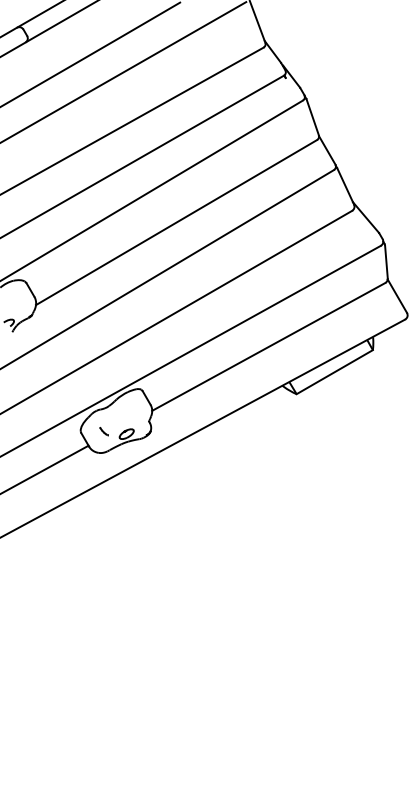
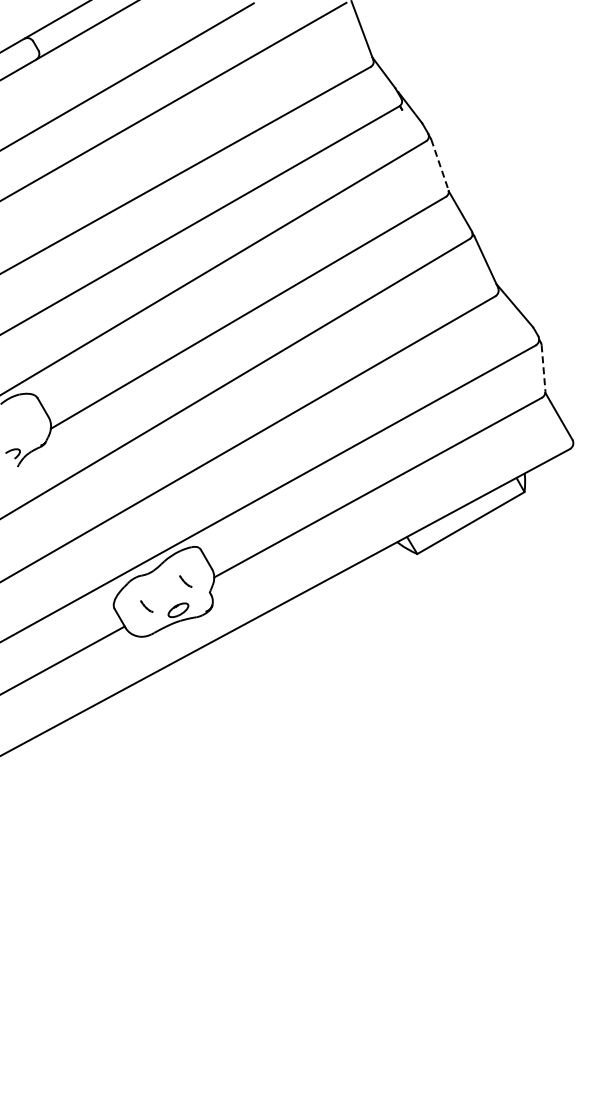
line: (312, 117) -> (439, 164), solid -> dashed
line: (386, 262) -> (543, 368), solid -> dashed
line: (131, 413) -> (185, 581), added

